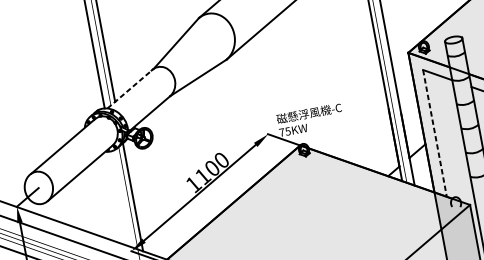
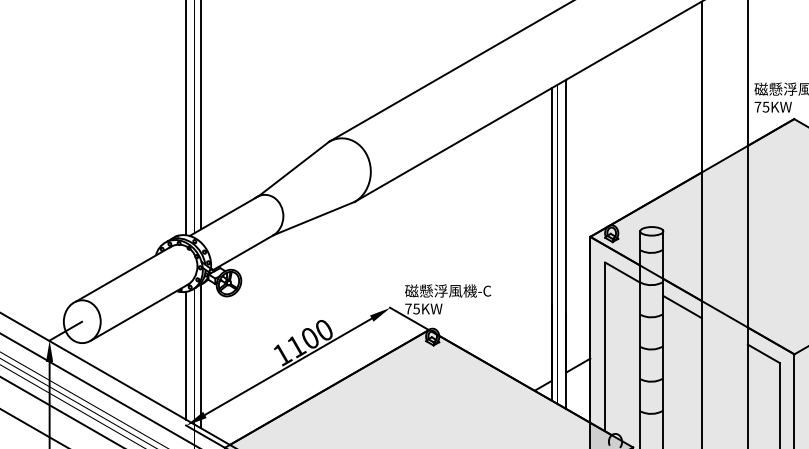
line: (130, 88) -> (224, 216), dashed -> solid
line: (435, 133) -> (605, 347), dashed -> solid
line: (121, 198) -> (186, 355), added

